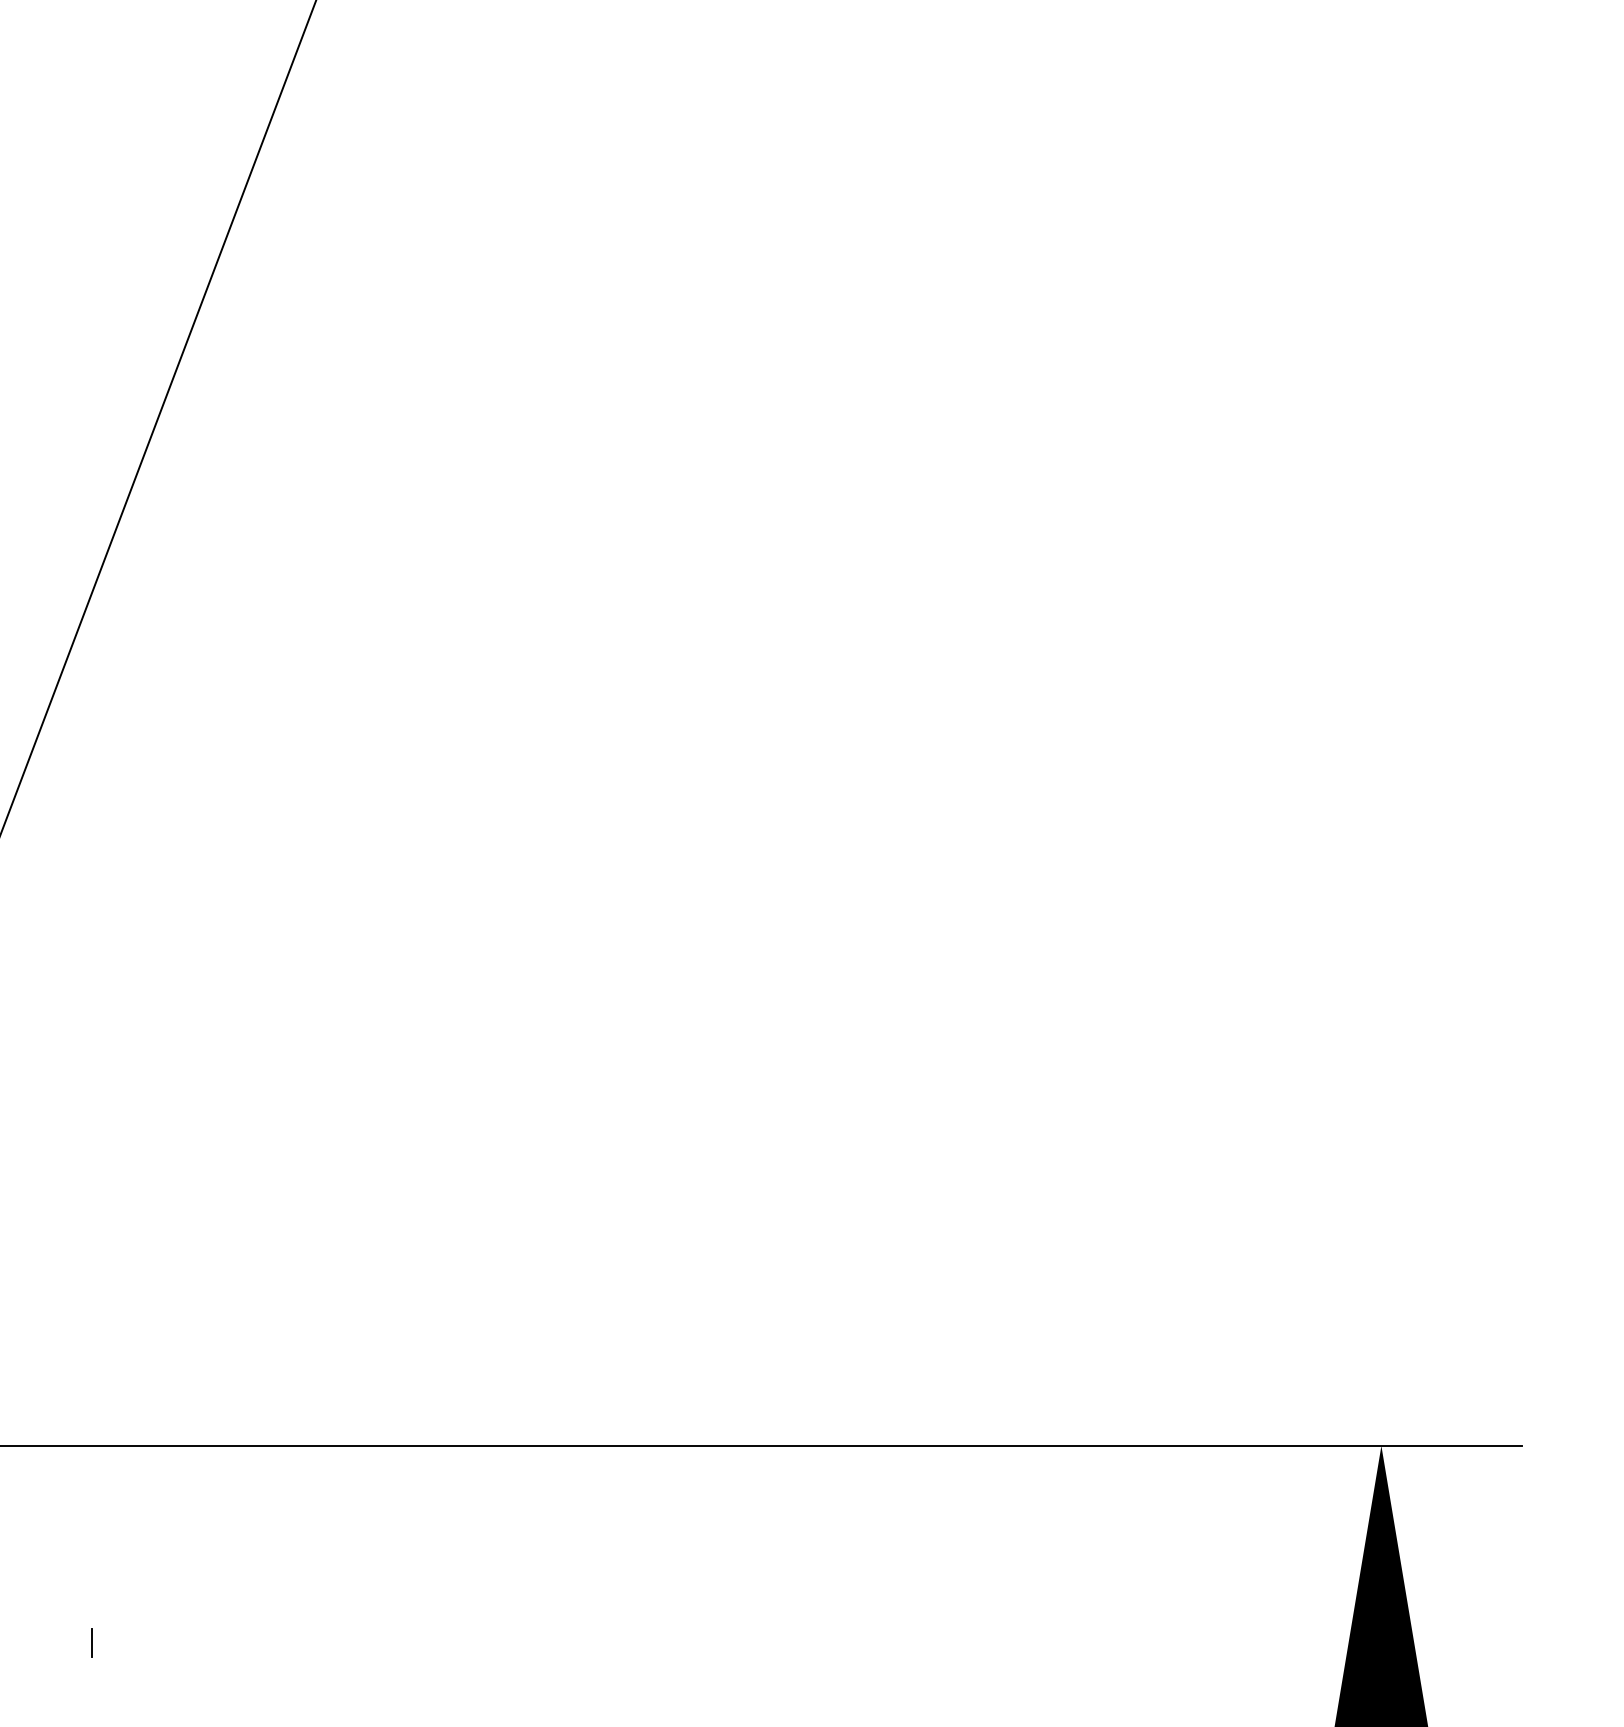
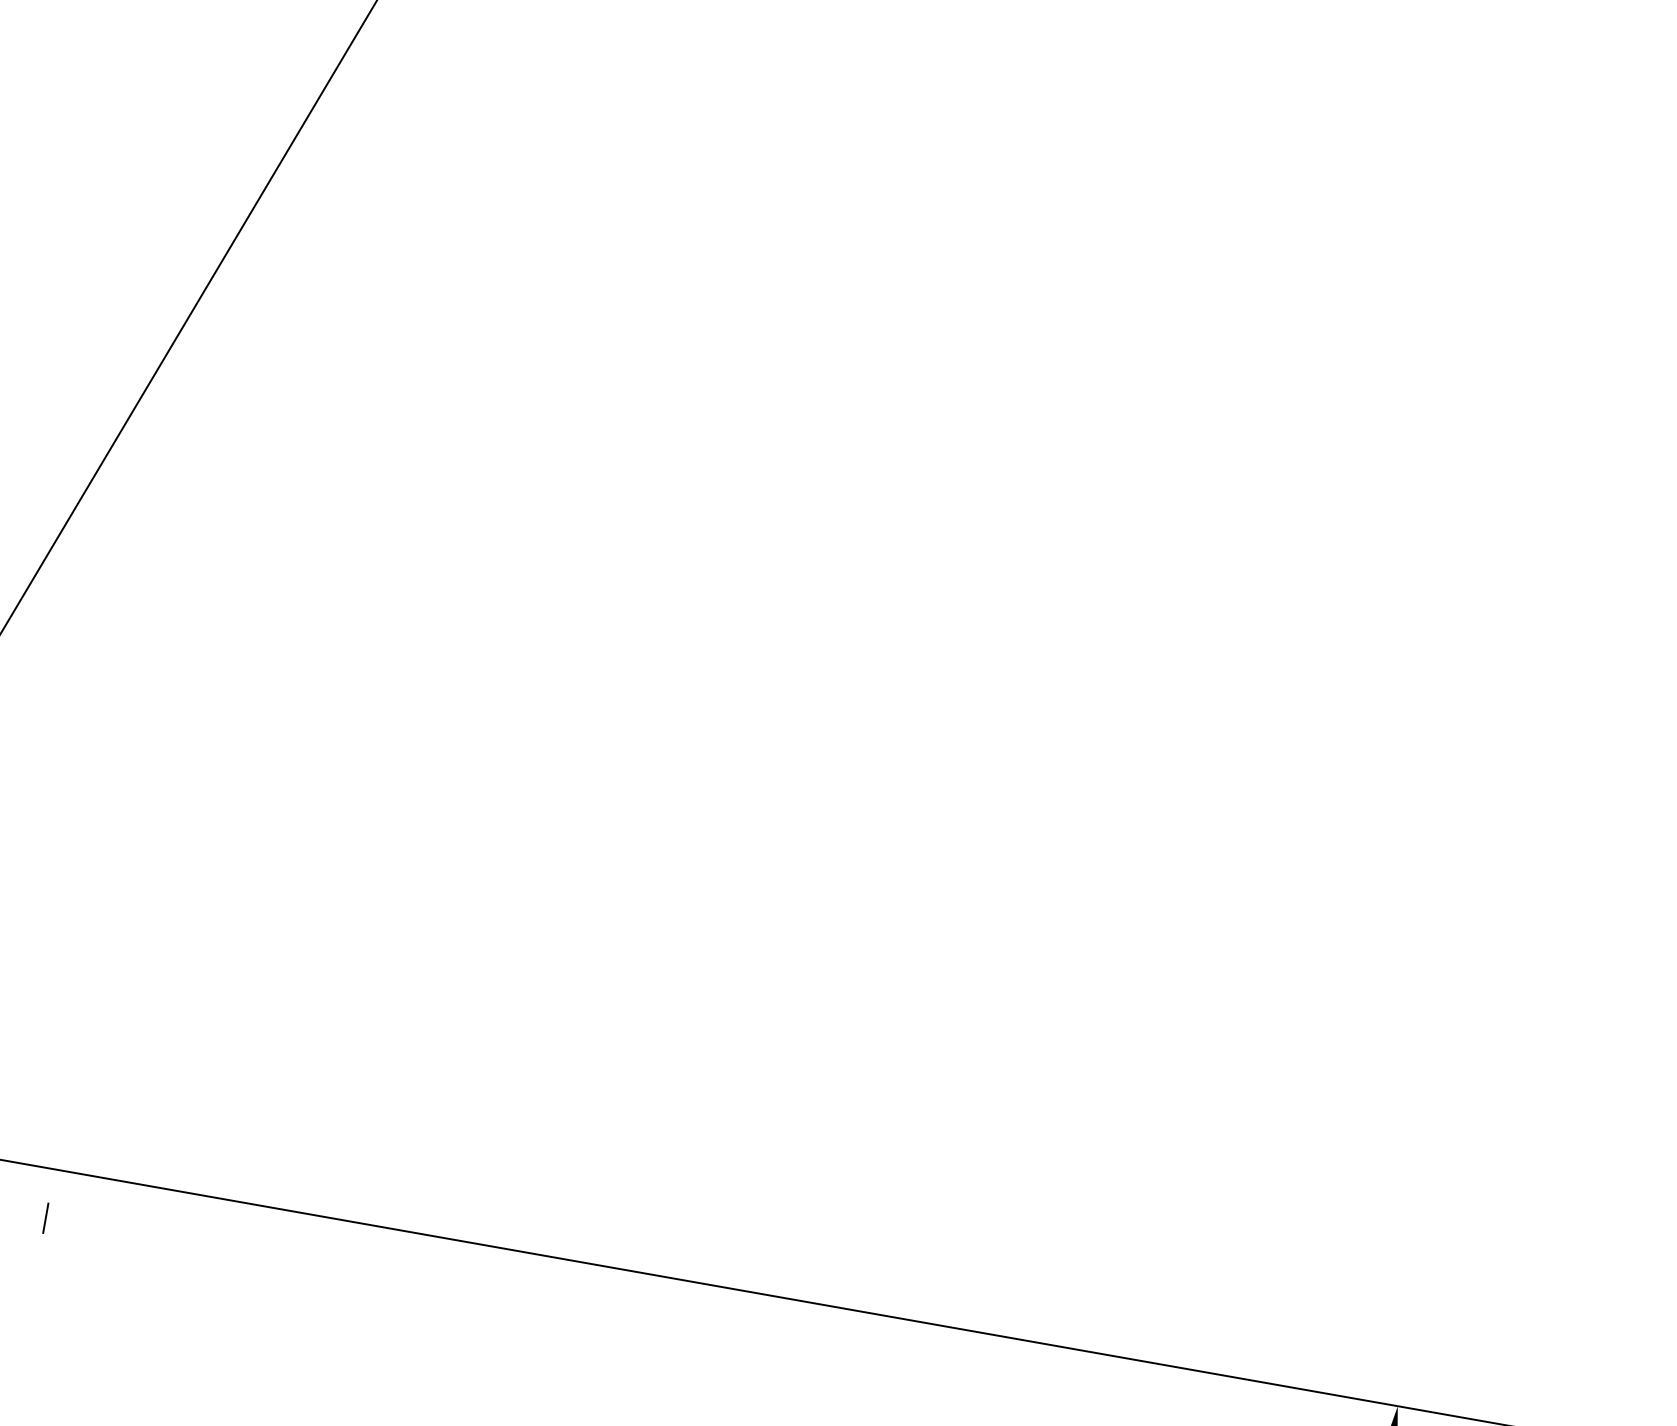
line: (91, 1642) -> (44, 1217), moved

